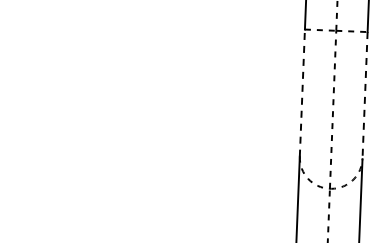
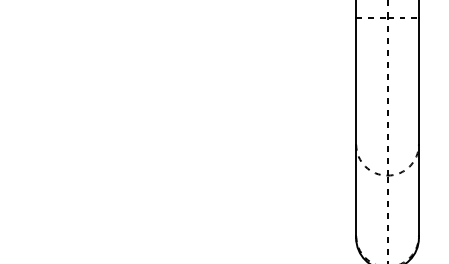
line: (302, 93) -> (356, 81), dashed -> solid
line: (364, 95) -> (418, 81), dashed -> solid

